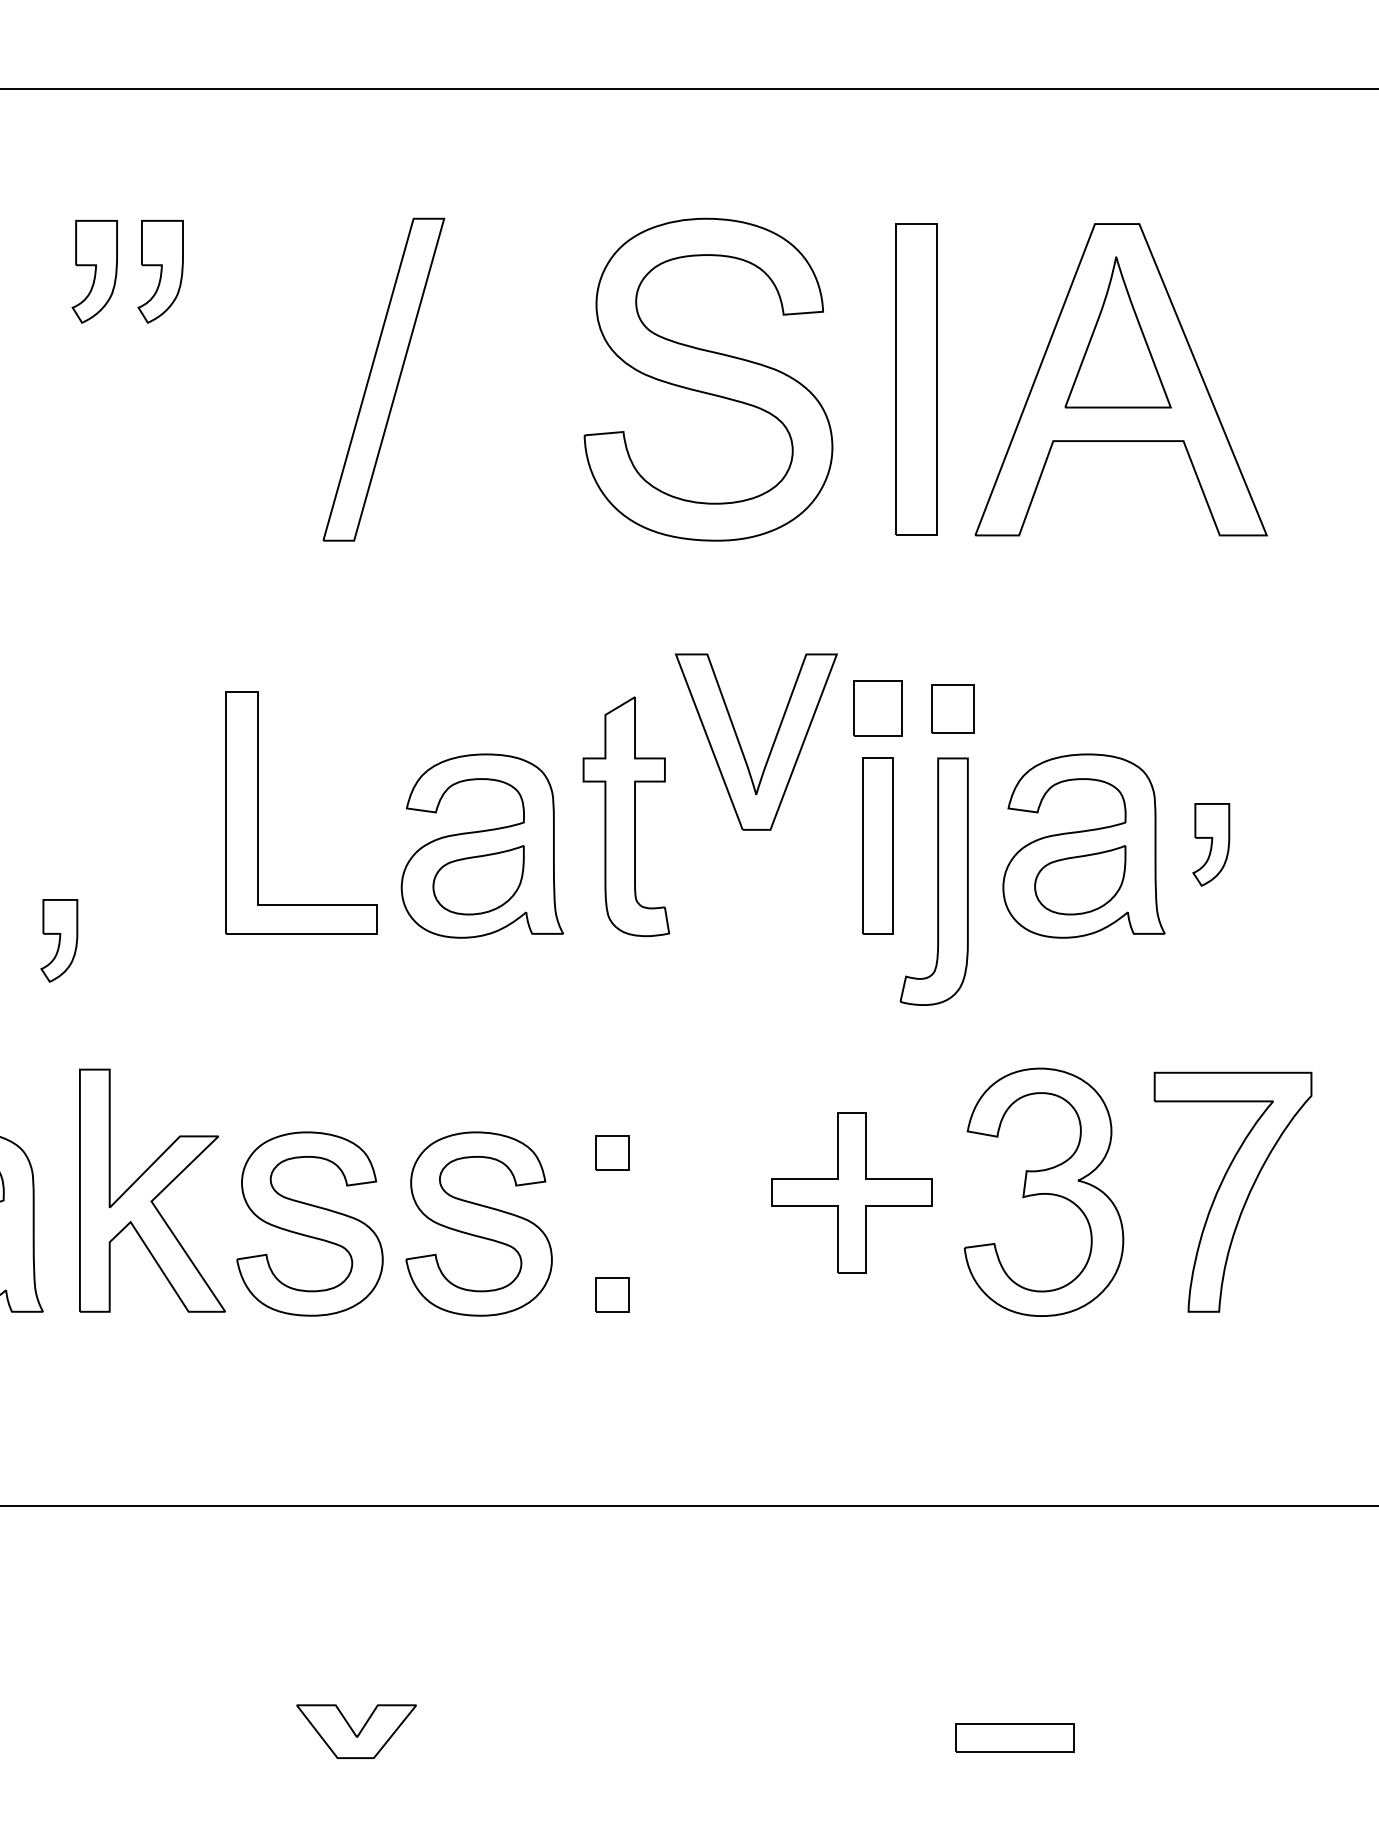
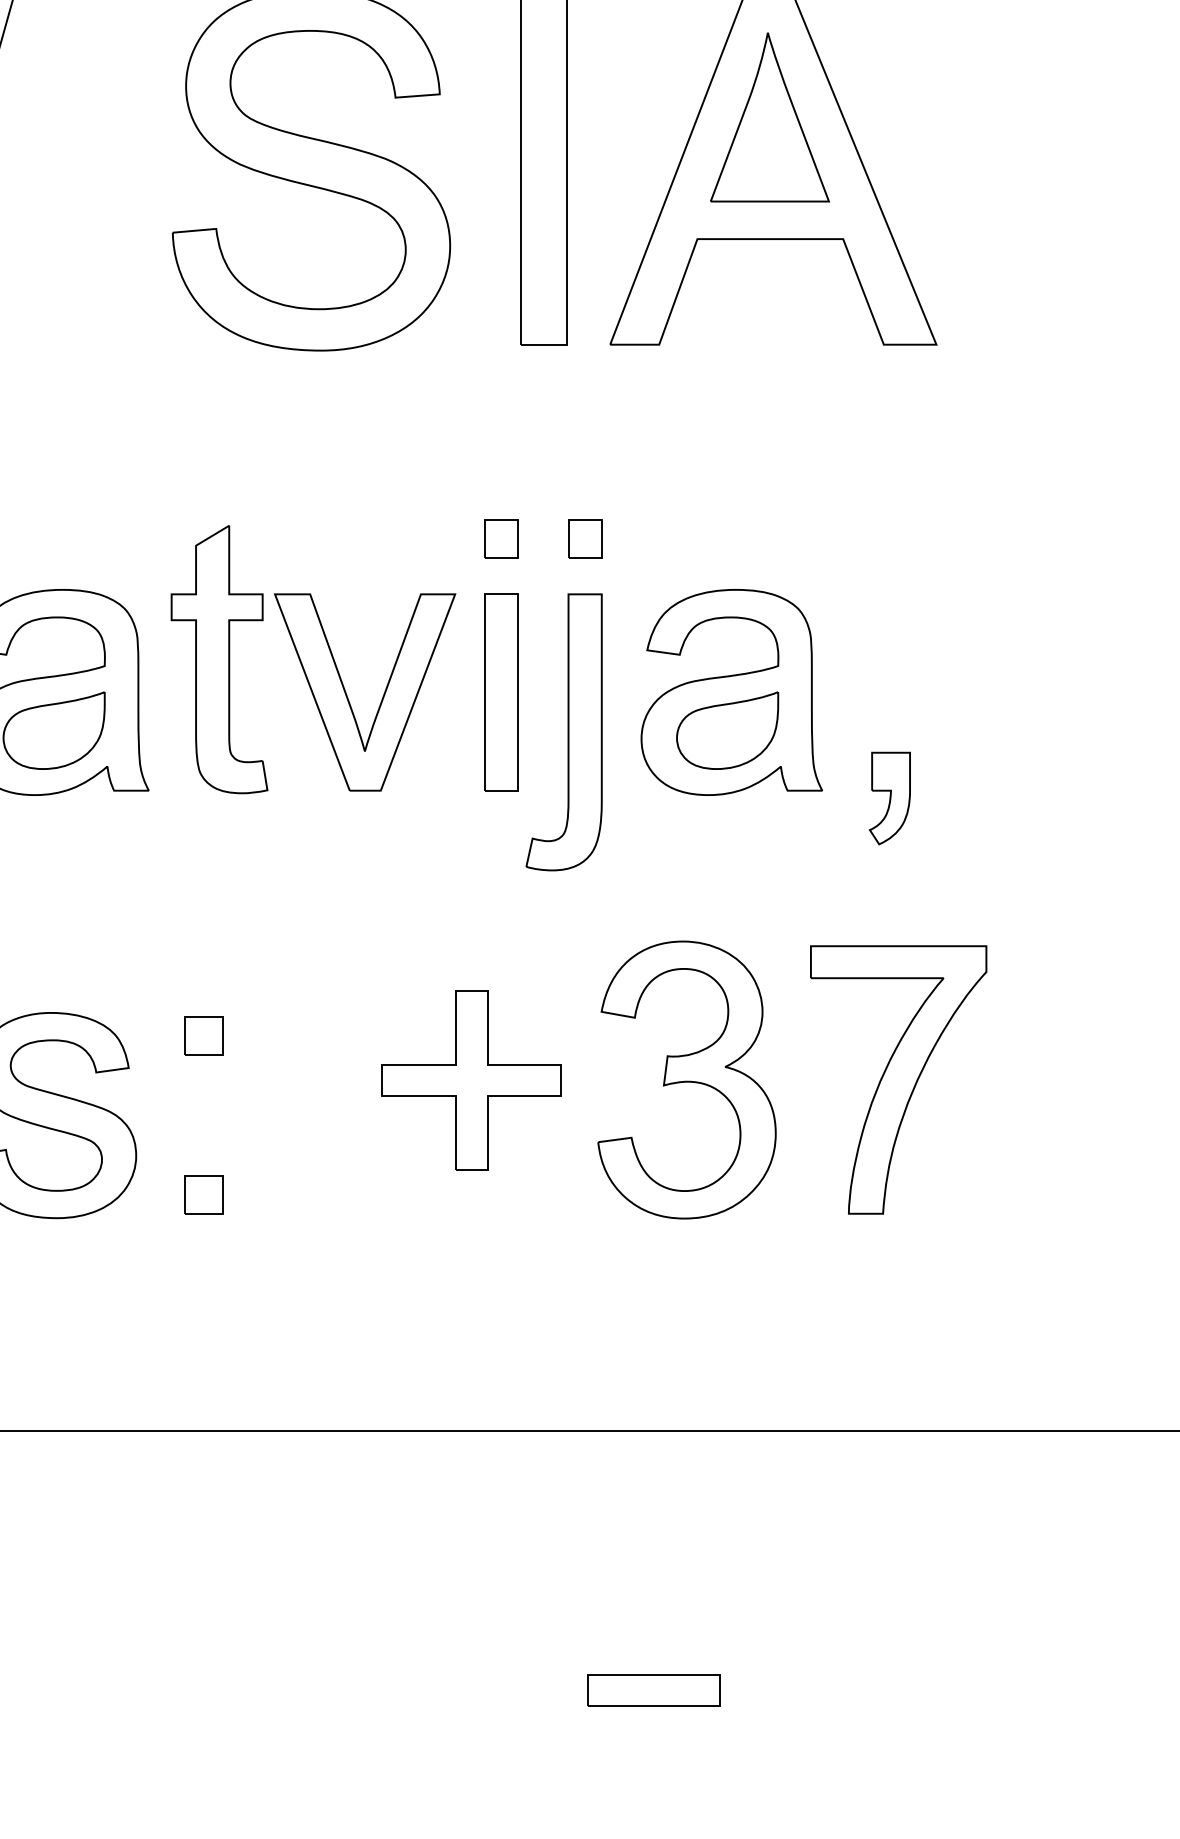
part: (877, 708) -> (500, 538), size x0.62
part: (952, 708) -> (584, 538), size x0.71
part: (742, 748) -> (349, 699), moved
part: (1211, 844) -> (890, 798), moved

